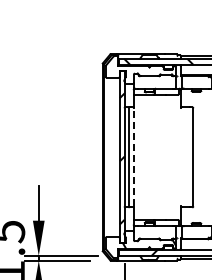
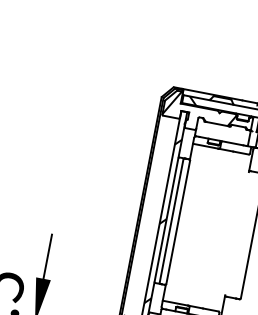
hatch: (134, 66) -> (200, 108), added
line: (133, 156) -> (177, 221), dashed -> solid

